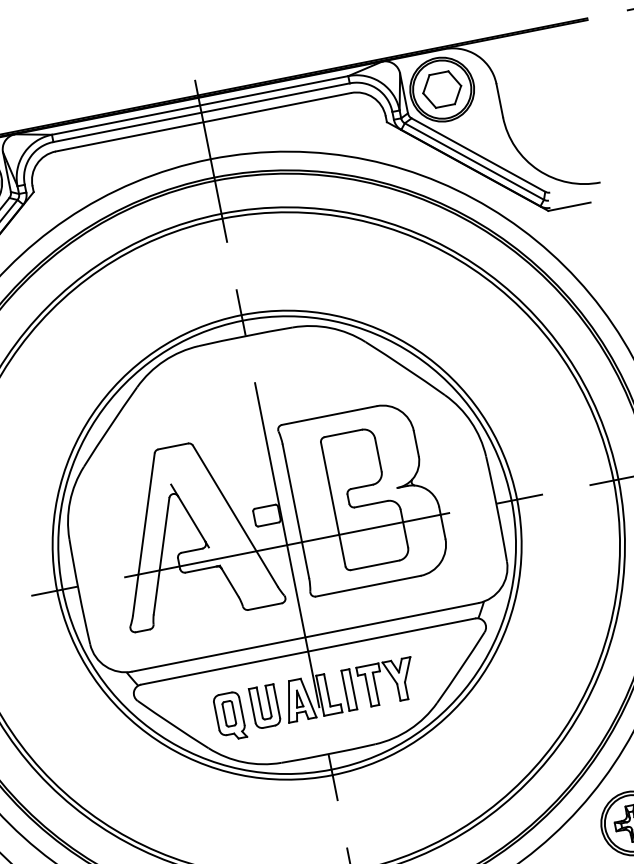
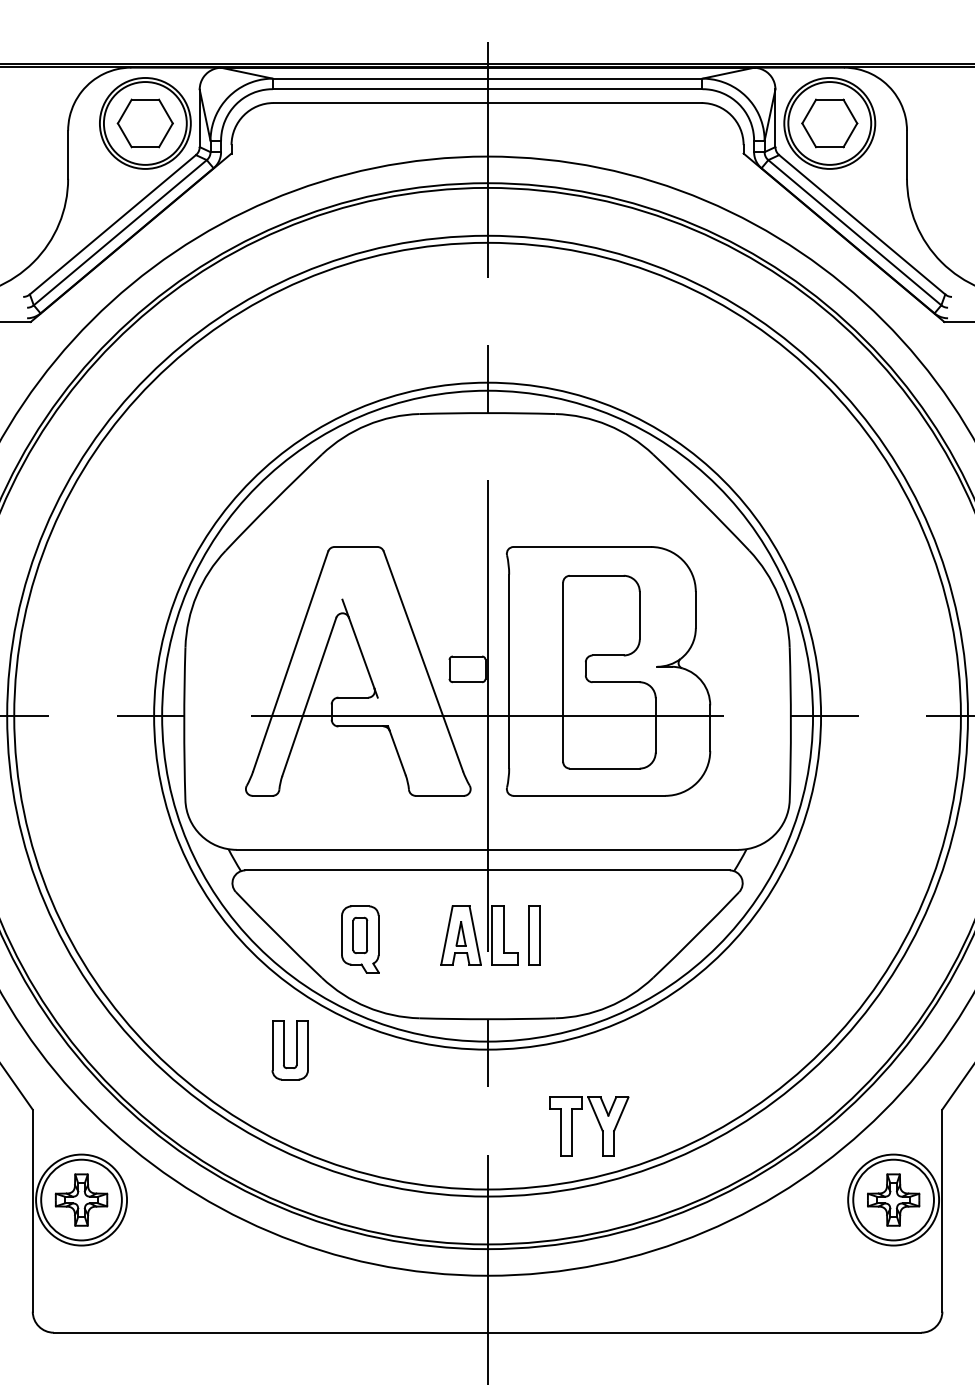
part: (393, 679) -> (598, 1124), moved
part: (264, 706) -> (289, 1050), moved

